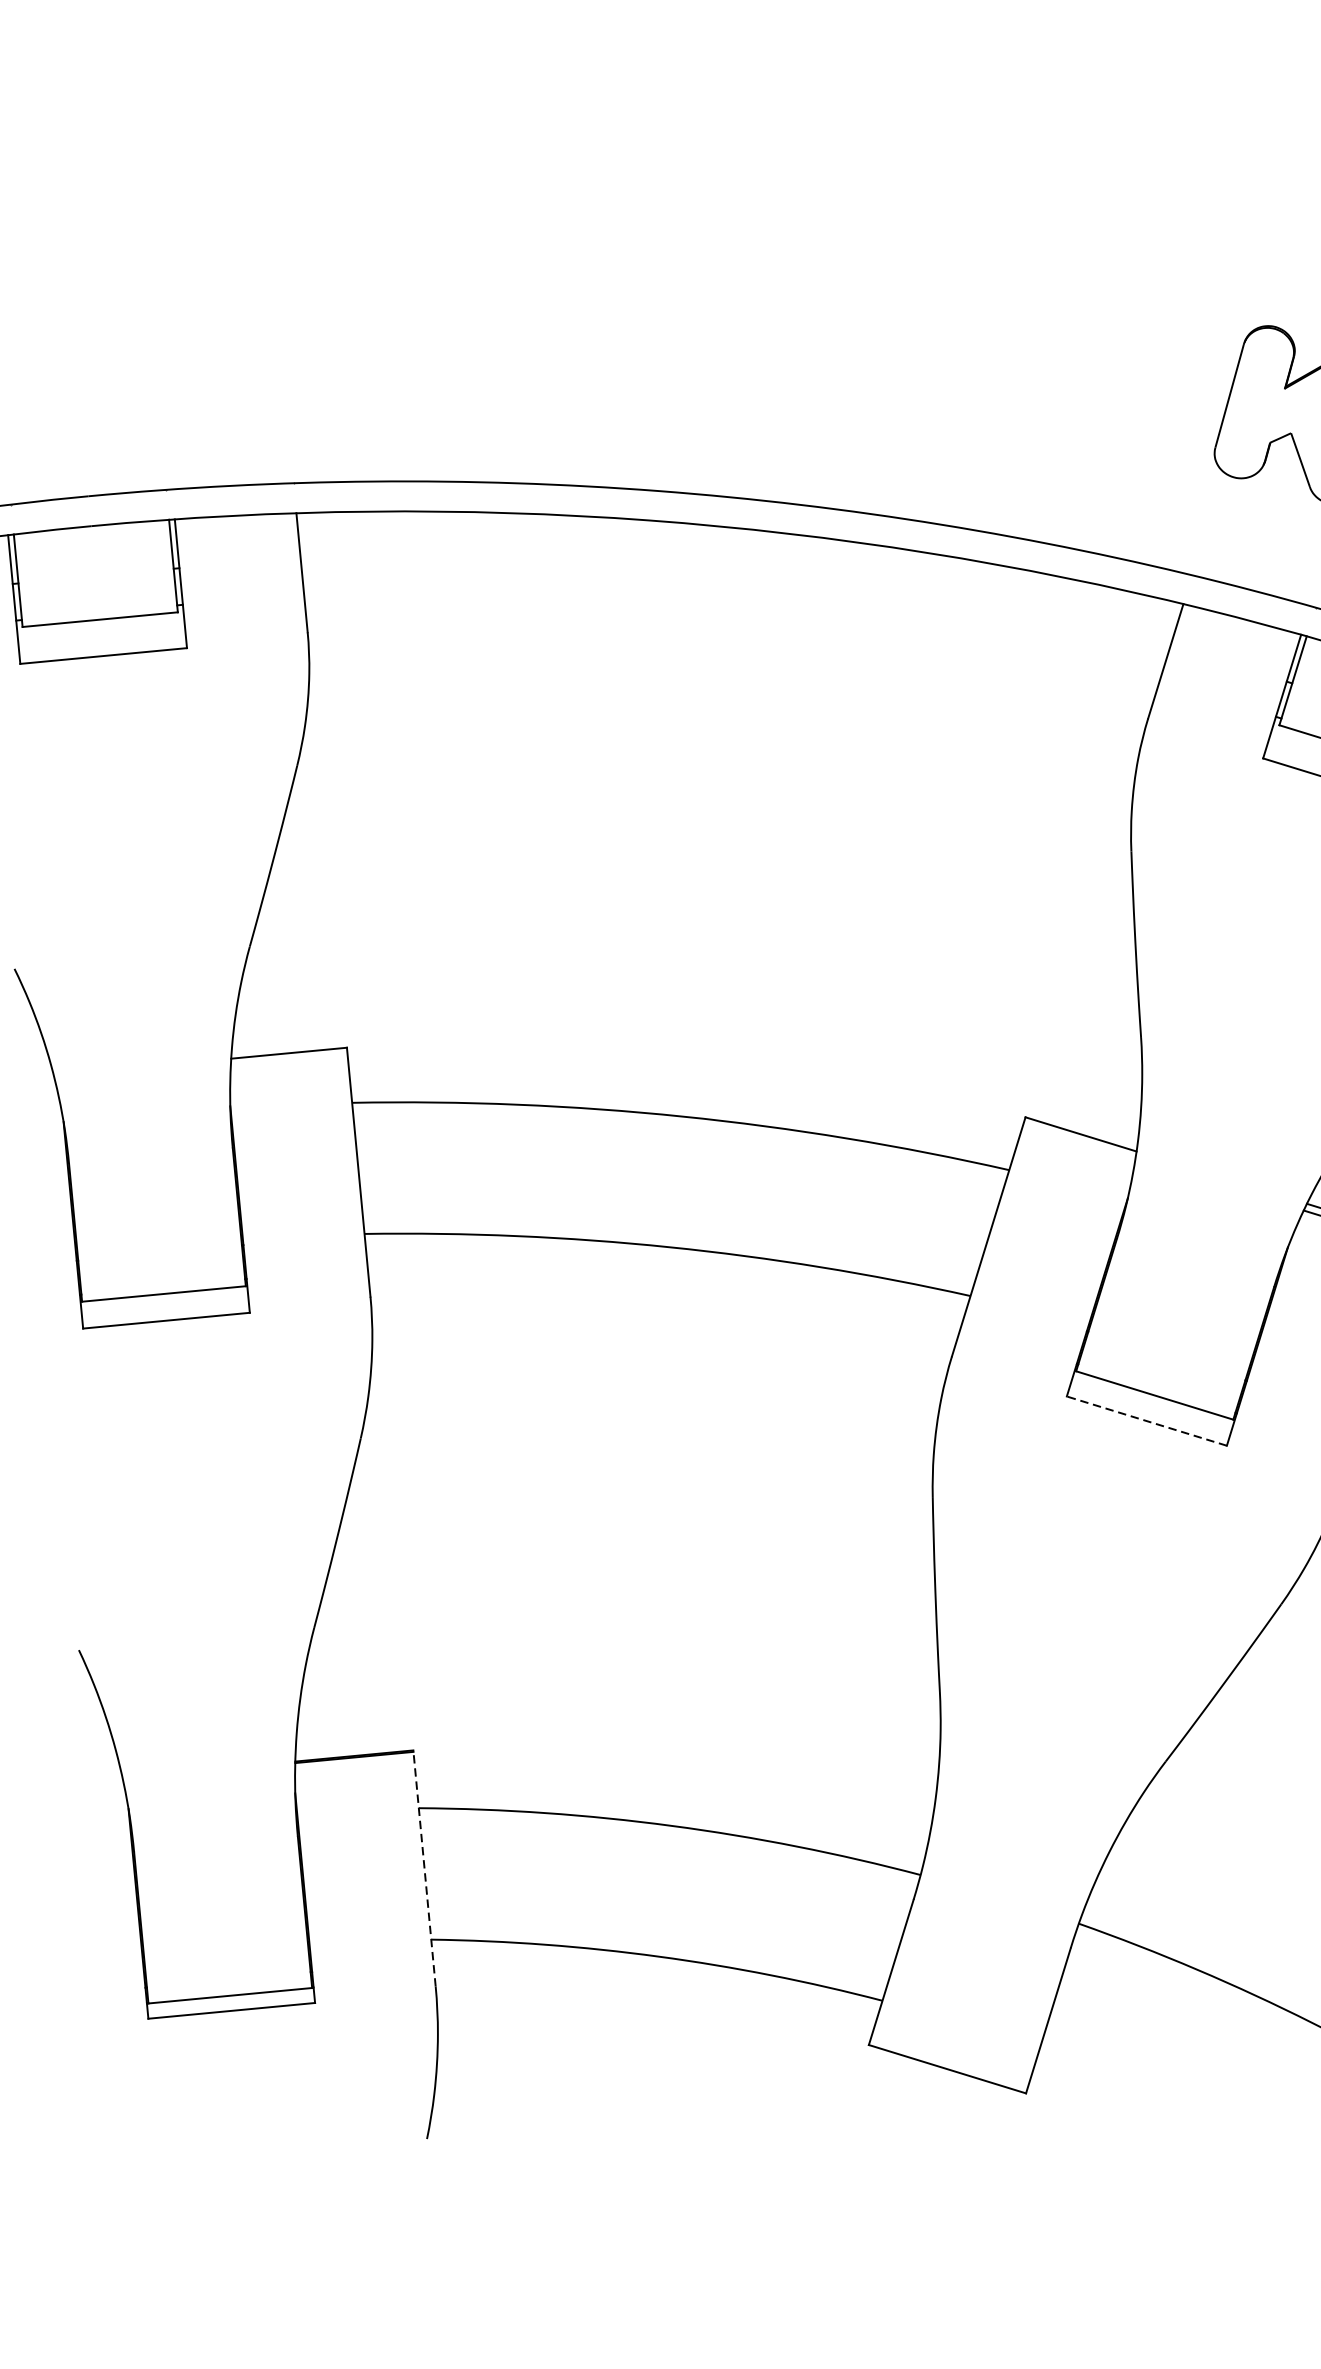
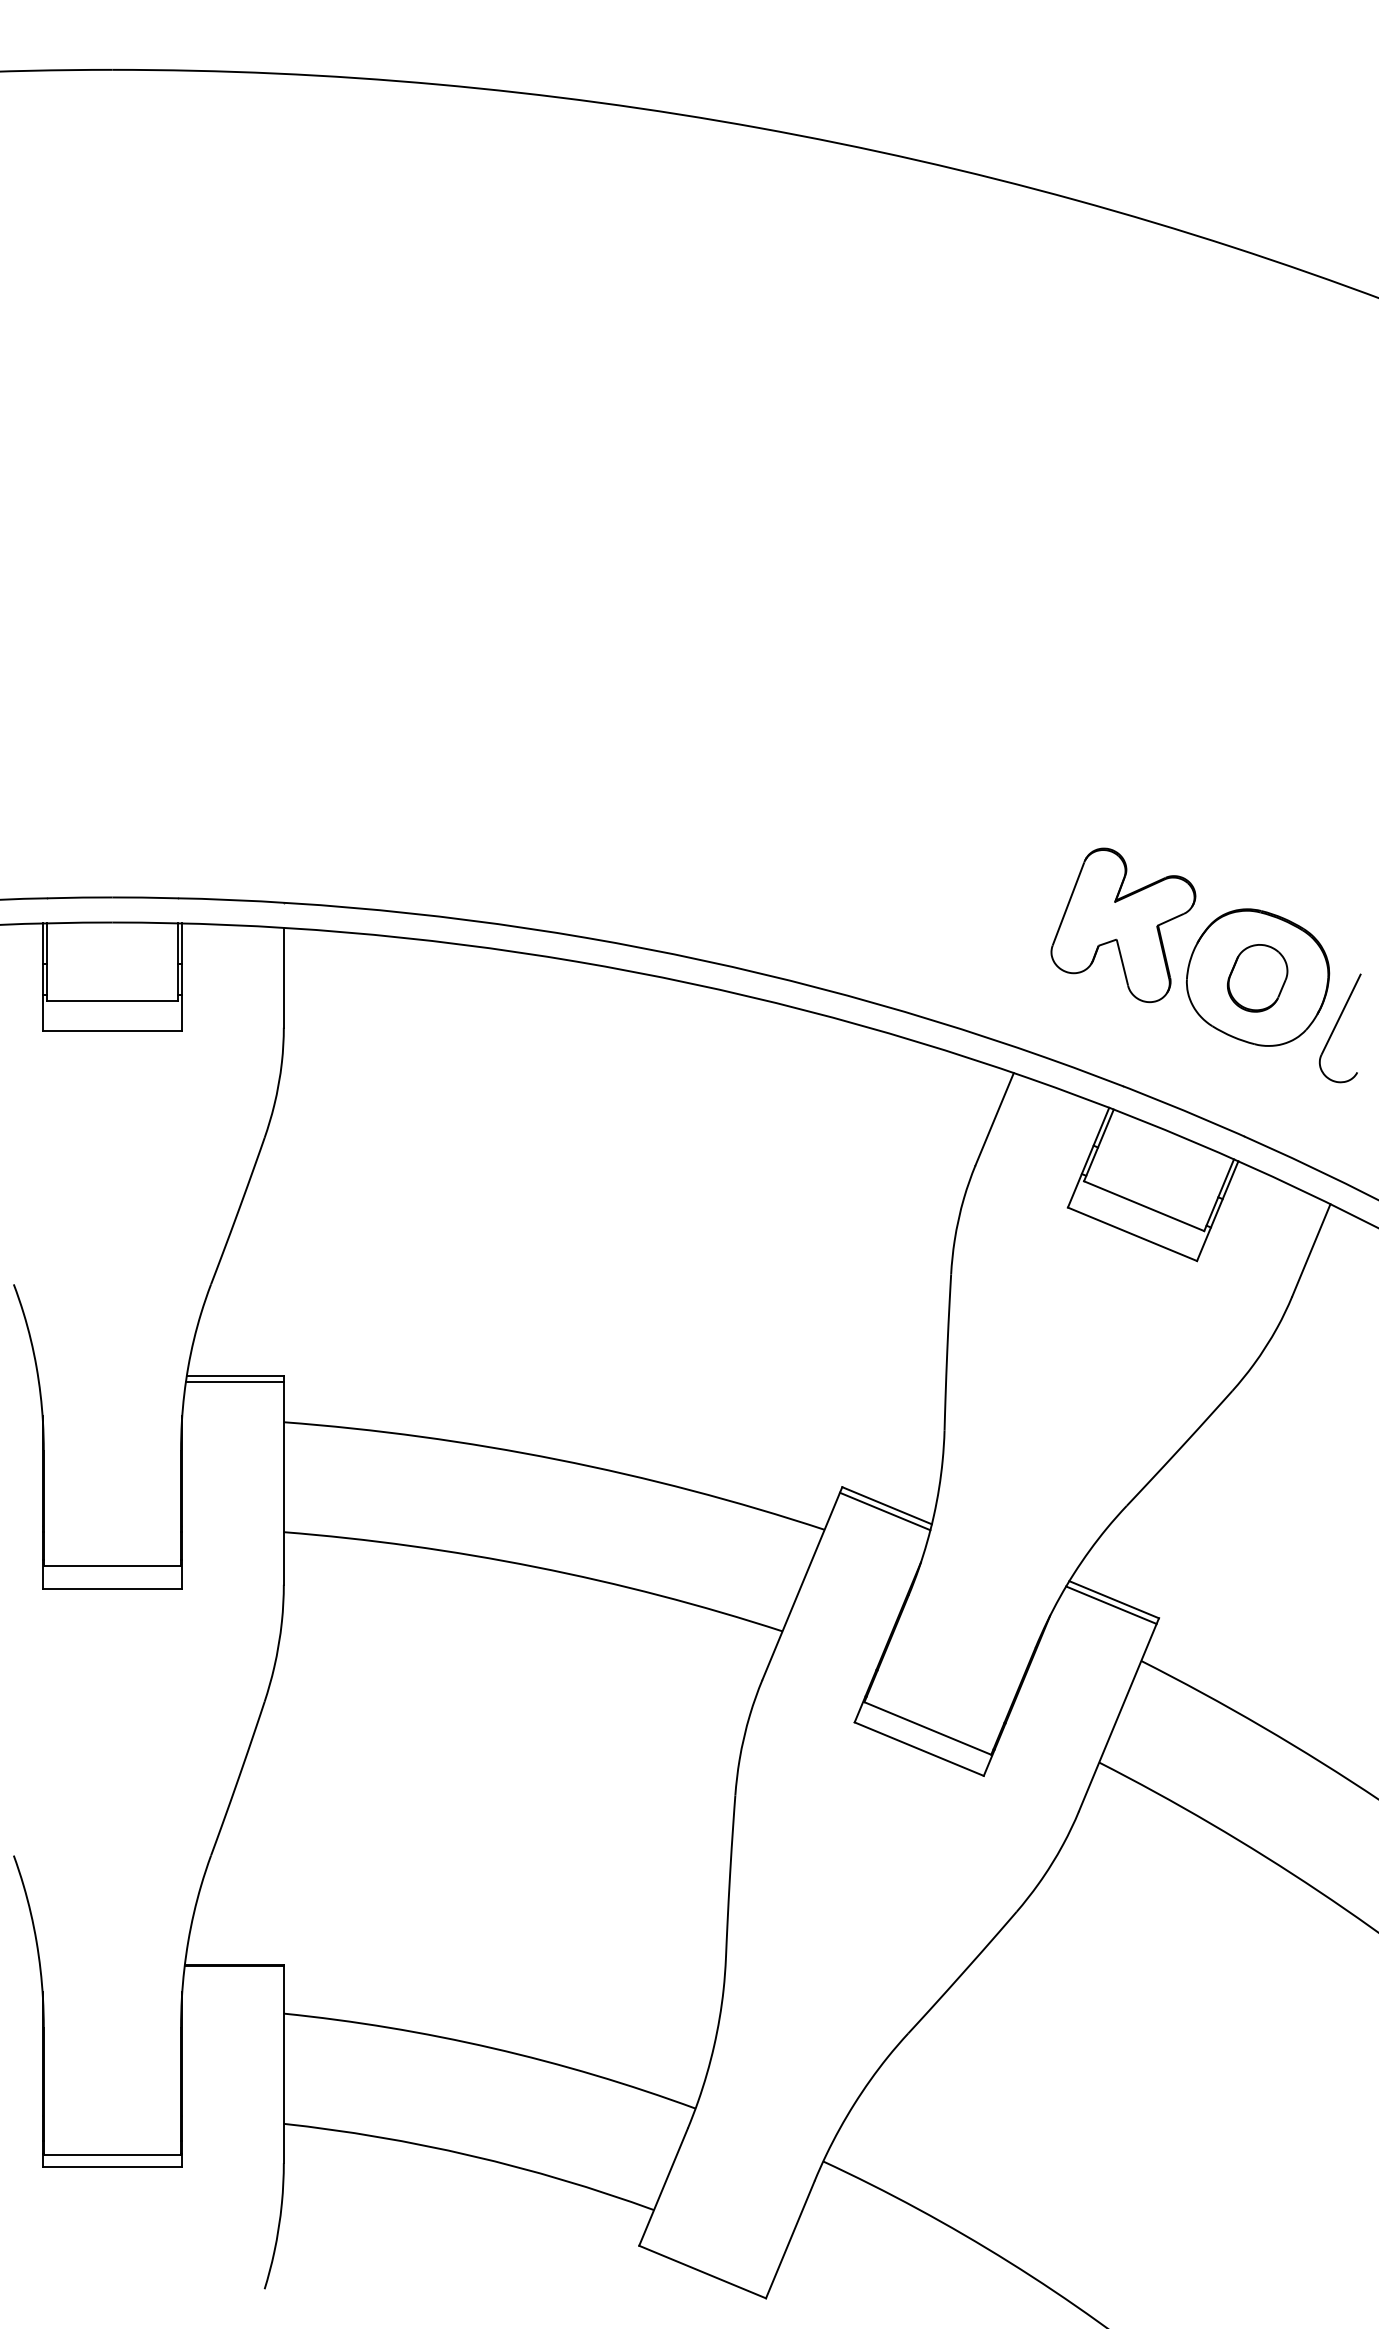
line: (288, 1061) -> (234, 1382), added
line: (1078, 1141) -> (884, 1511), added
line: (1147, 1421) -> (919, 1749), dashed -> solid
line: (424, 1868) -> (283, 2064), dashed -> solid

